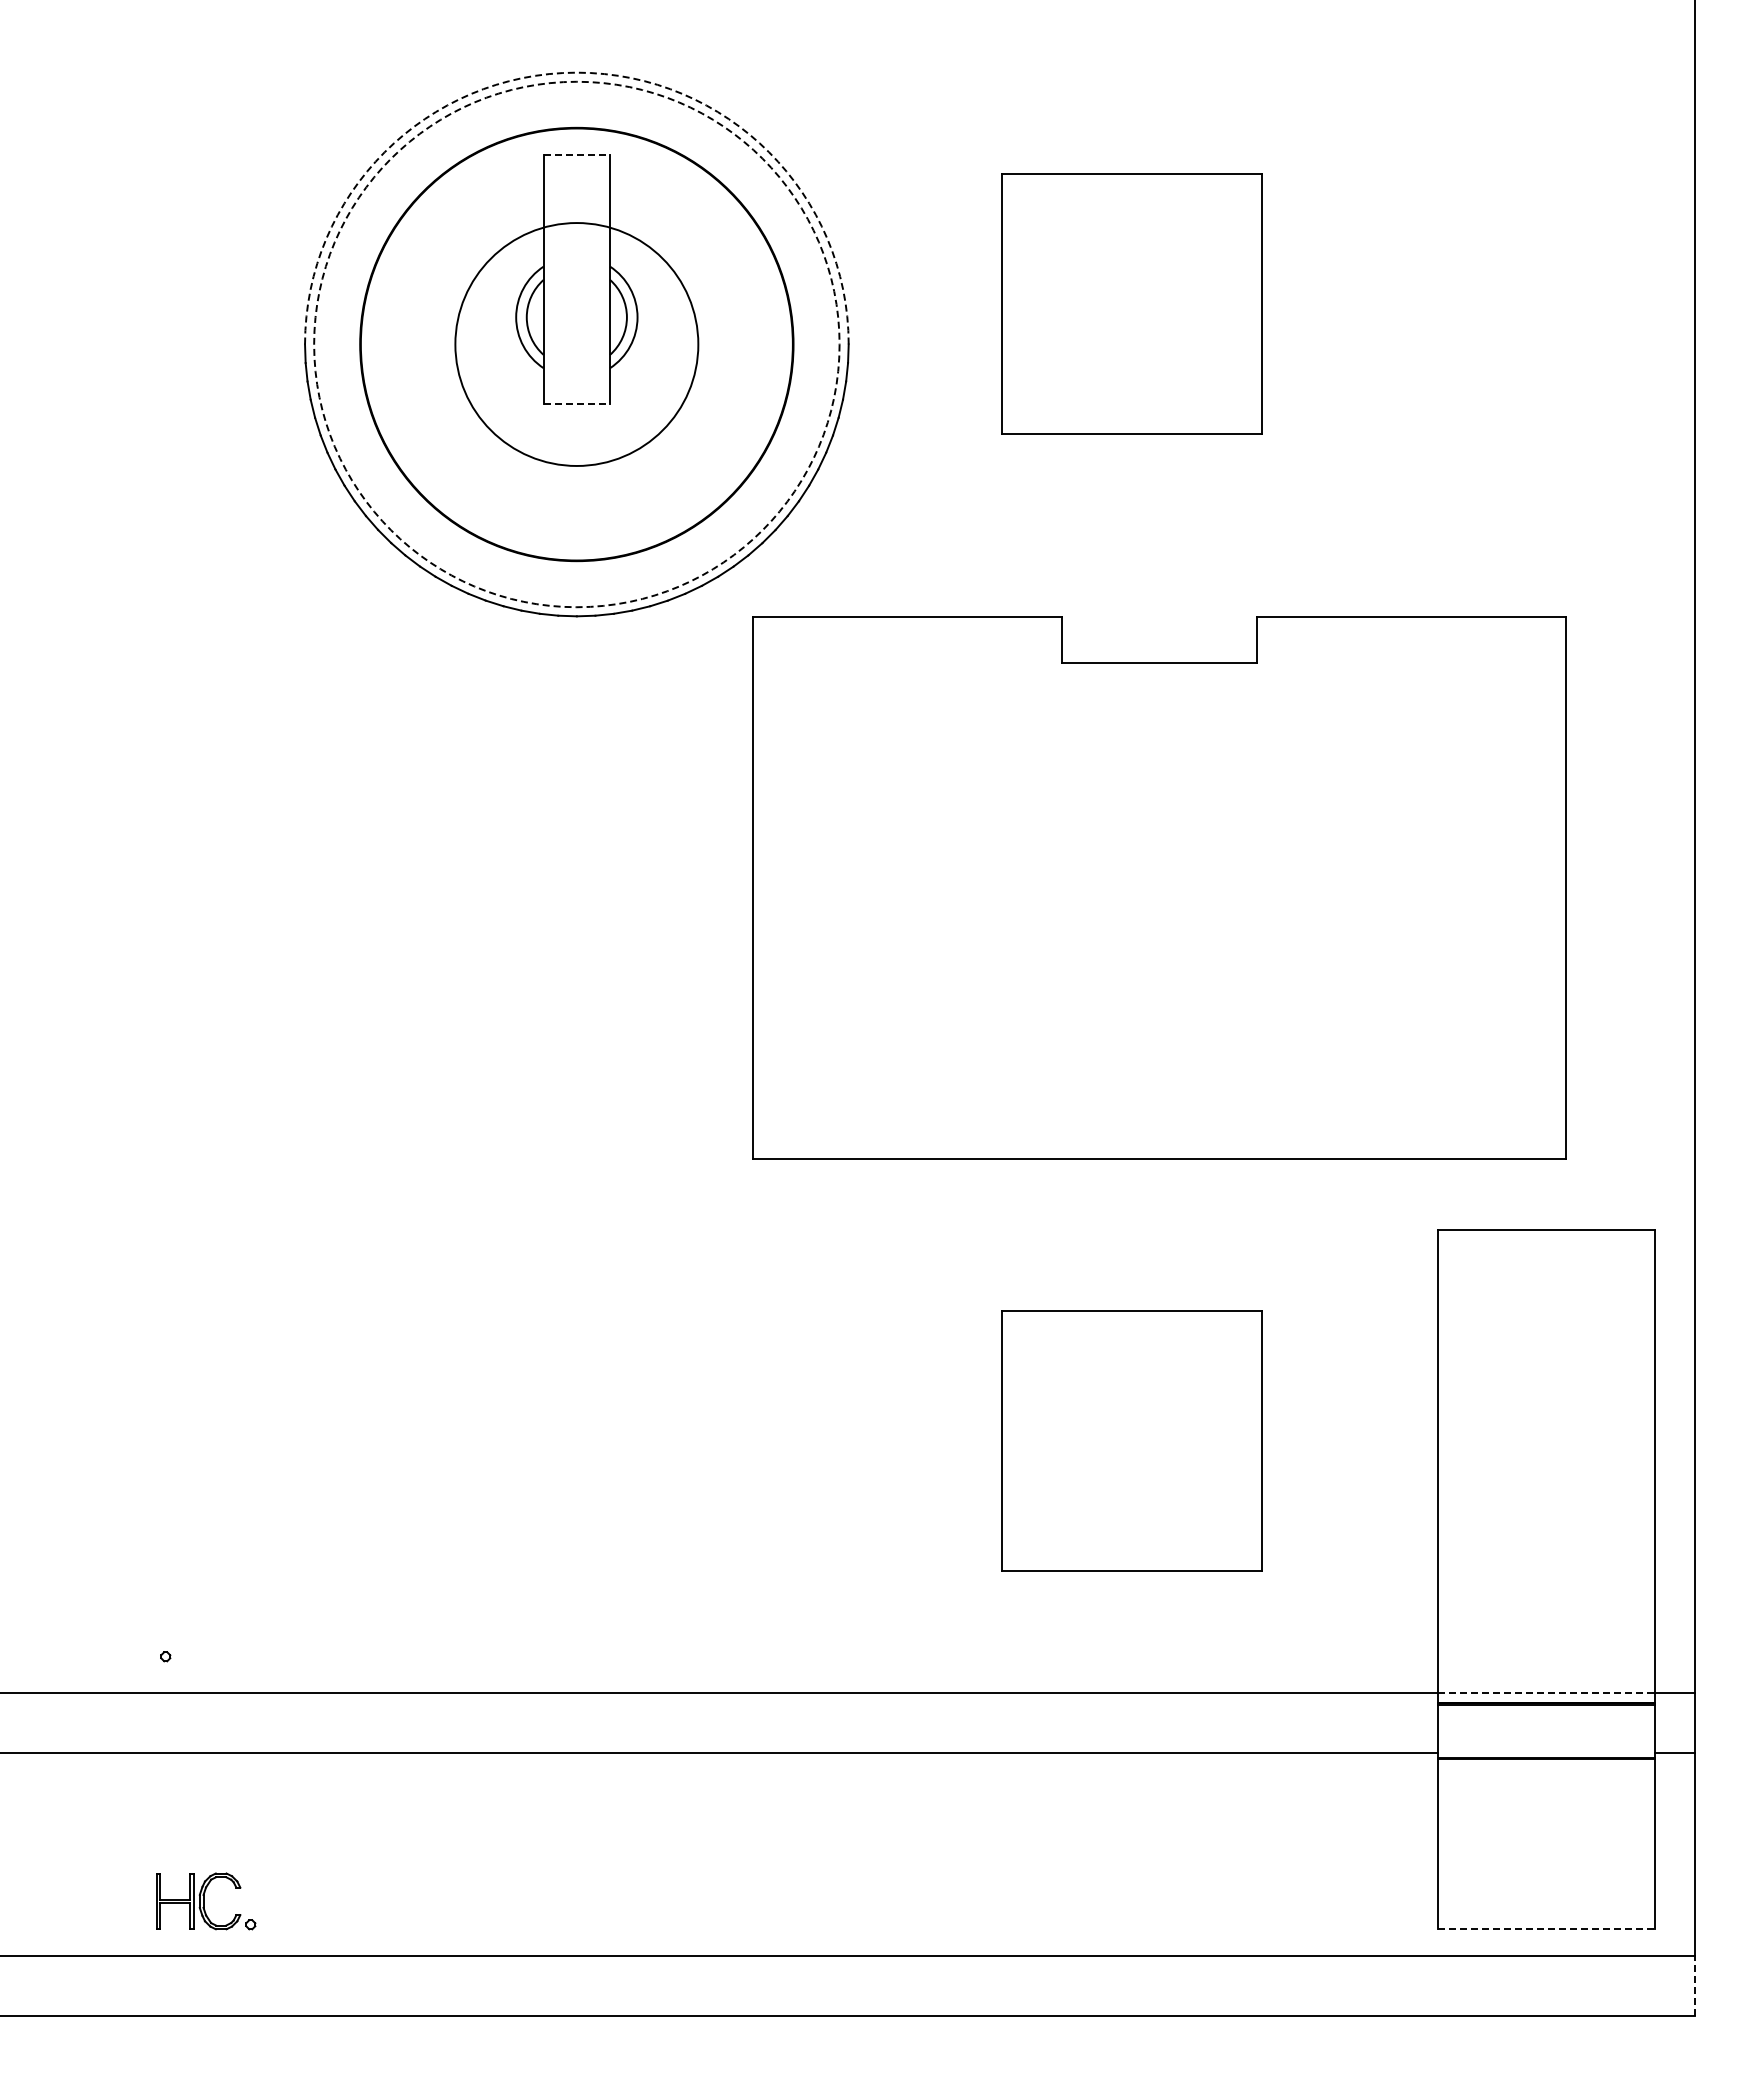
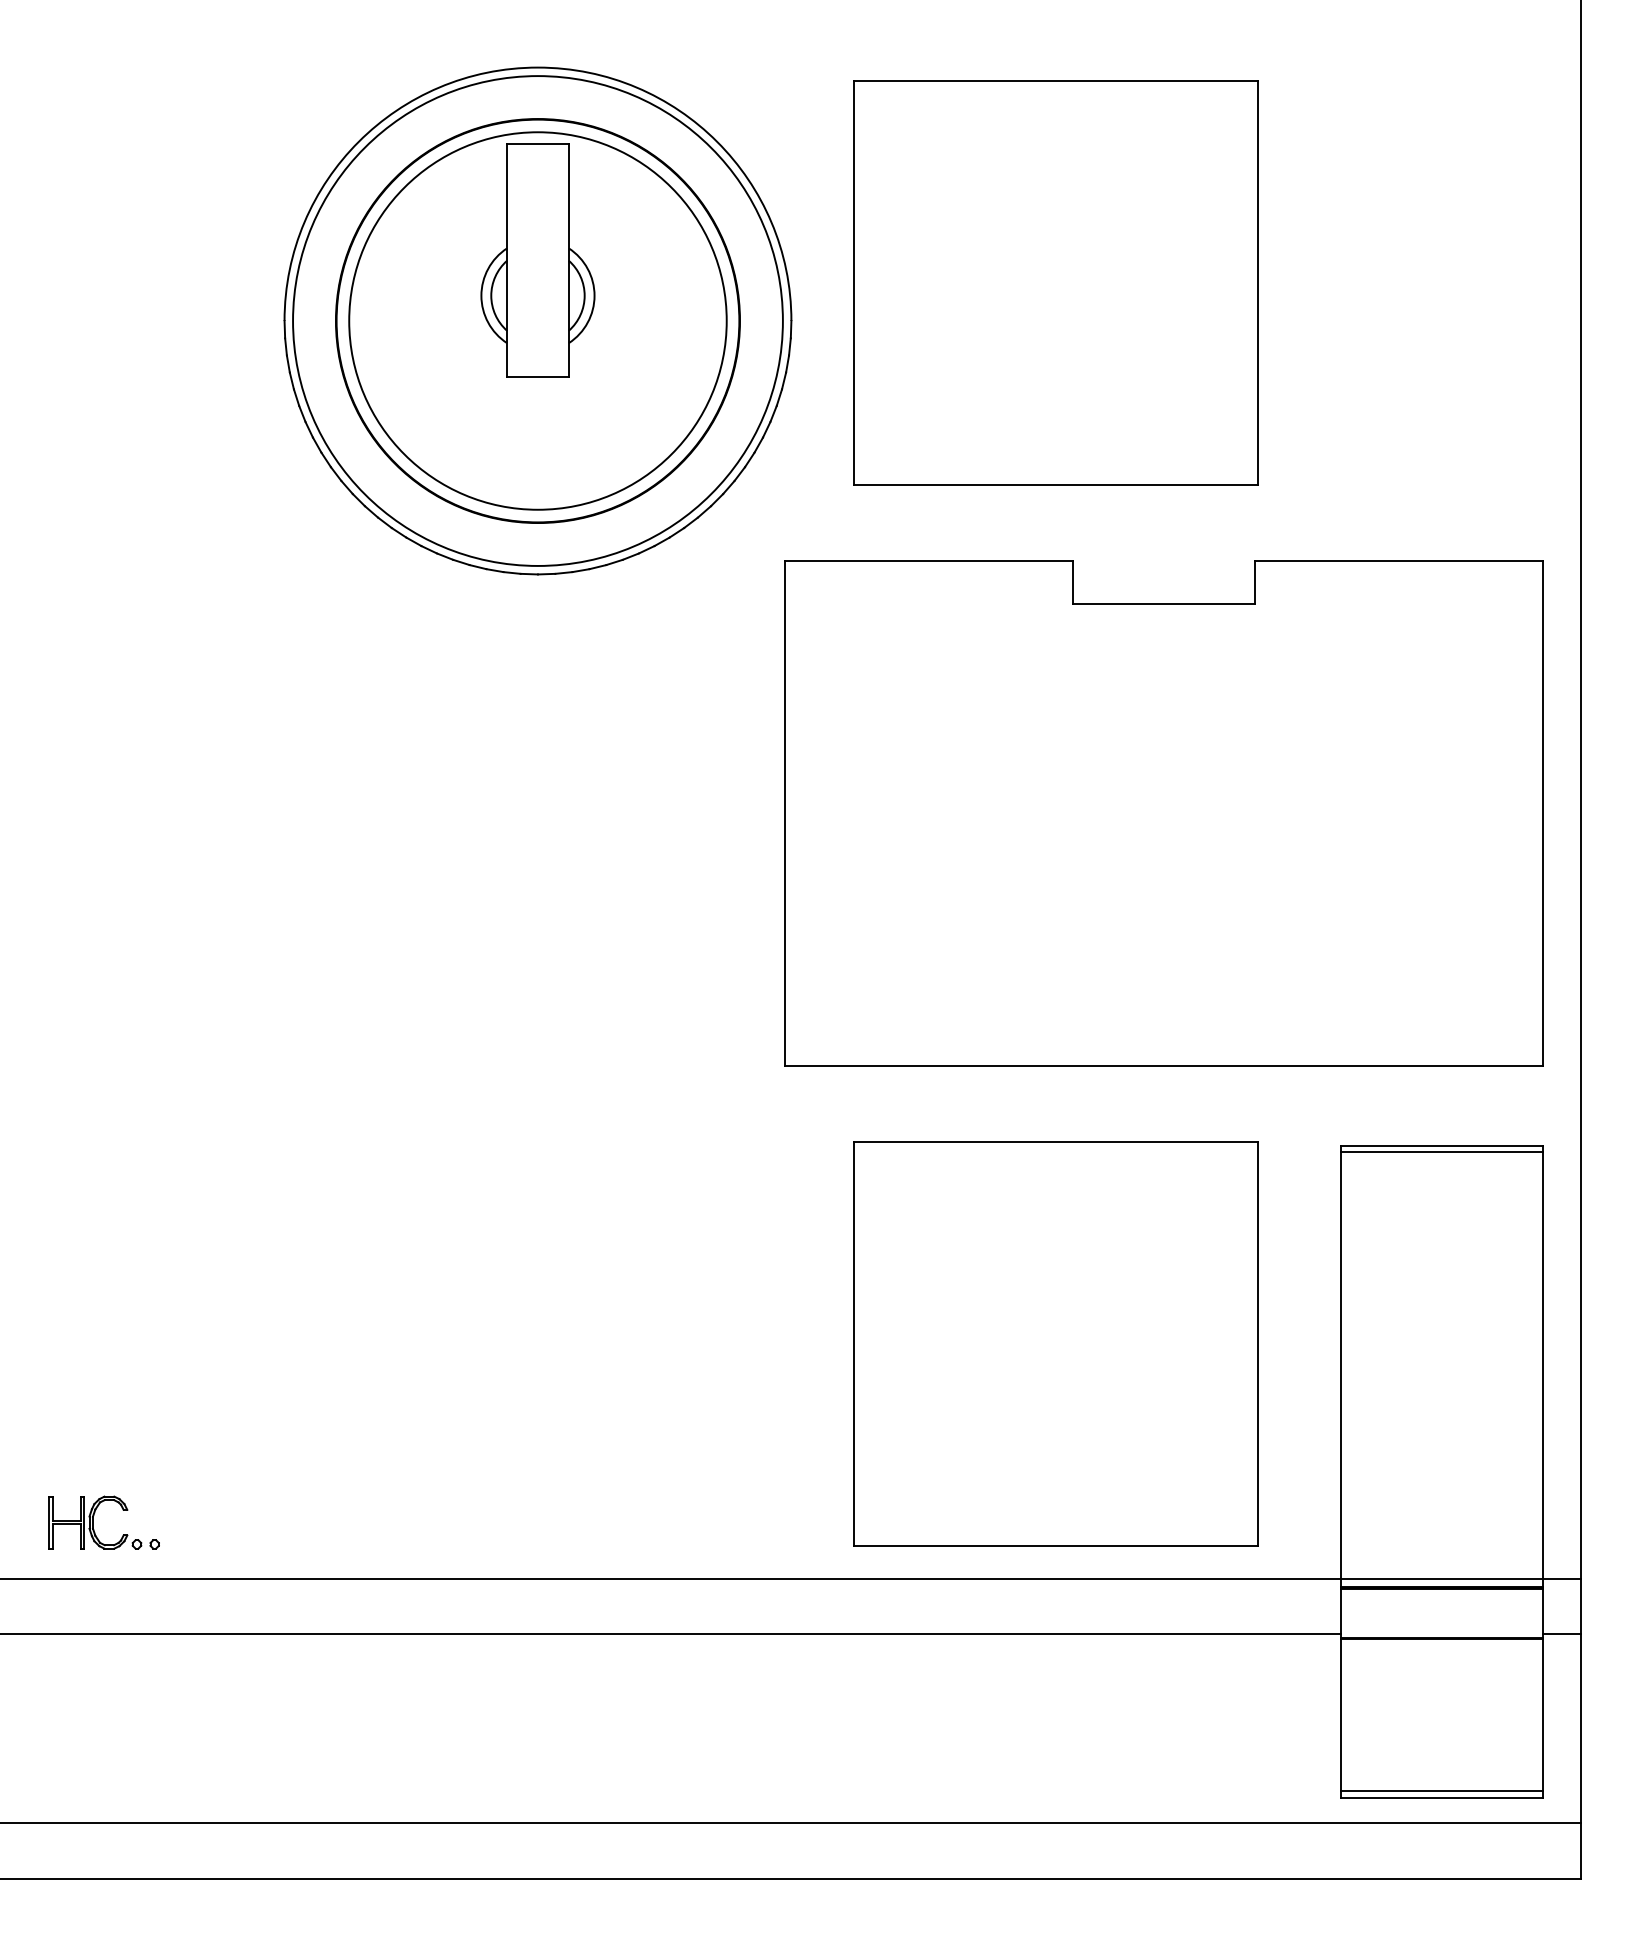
arc: (576, 72) -> (537, 67), dashed -> solid
line: (577, 154) -> (538, 143), dashed -> solid
part: (1131, 303) -> (1055, 282), size x1.67
circle: (576, 344) -> (537, 321), dashed -> solid
circle: (576, 344) -> (537, 321), size x1.67
line: (577, 404) -> (538, 376), dashed -> solid
part: (1159, 887) -> (1164, 813), moved
line: (1546, 1236) -> (1441, 1152), added
part: (1131, 1441) -> (1055, 1343), size x1.67
line: (1547, 1693) -> (1442, 1578), dashed -> solid
part: (206, 1901) -> (95, 1522), moved
line: (1546, 1921) -> (1441, 1791), added
line: (1547, 1928) -> (1442, 1797), dashed -> solid
line: (1695, 1985) -> (1580, 1850), dashed -> solid

